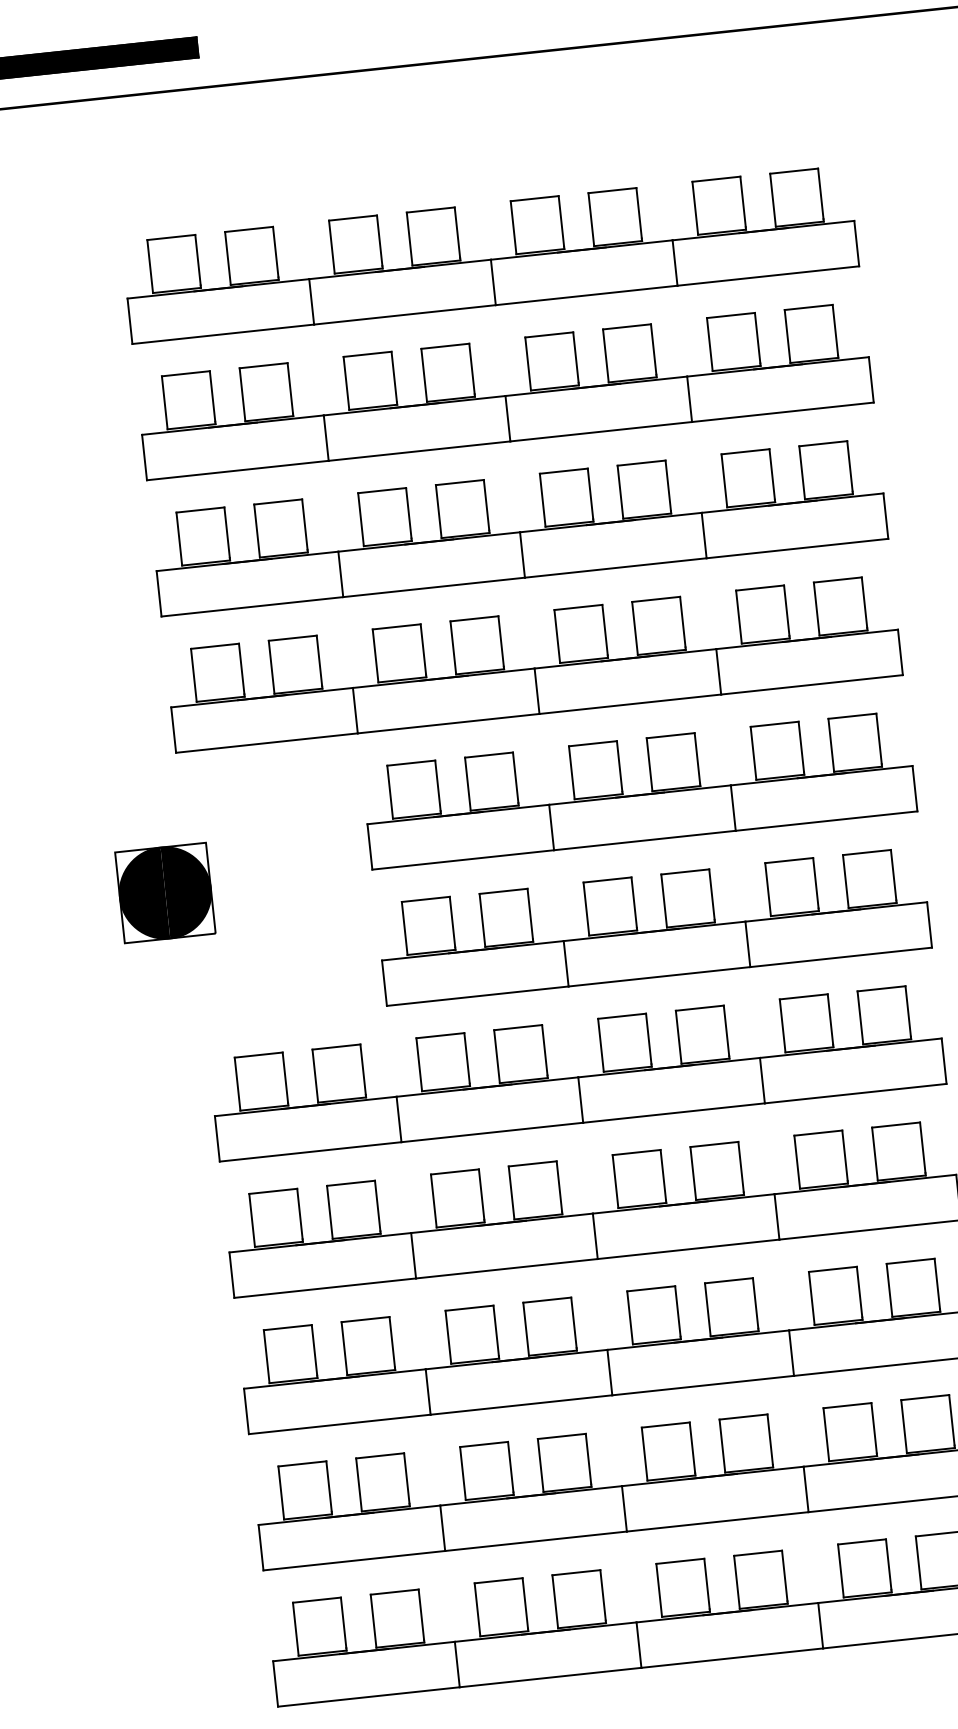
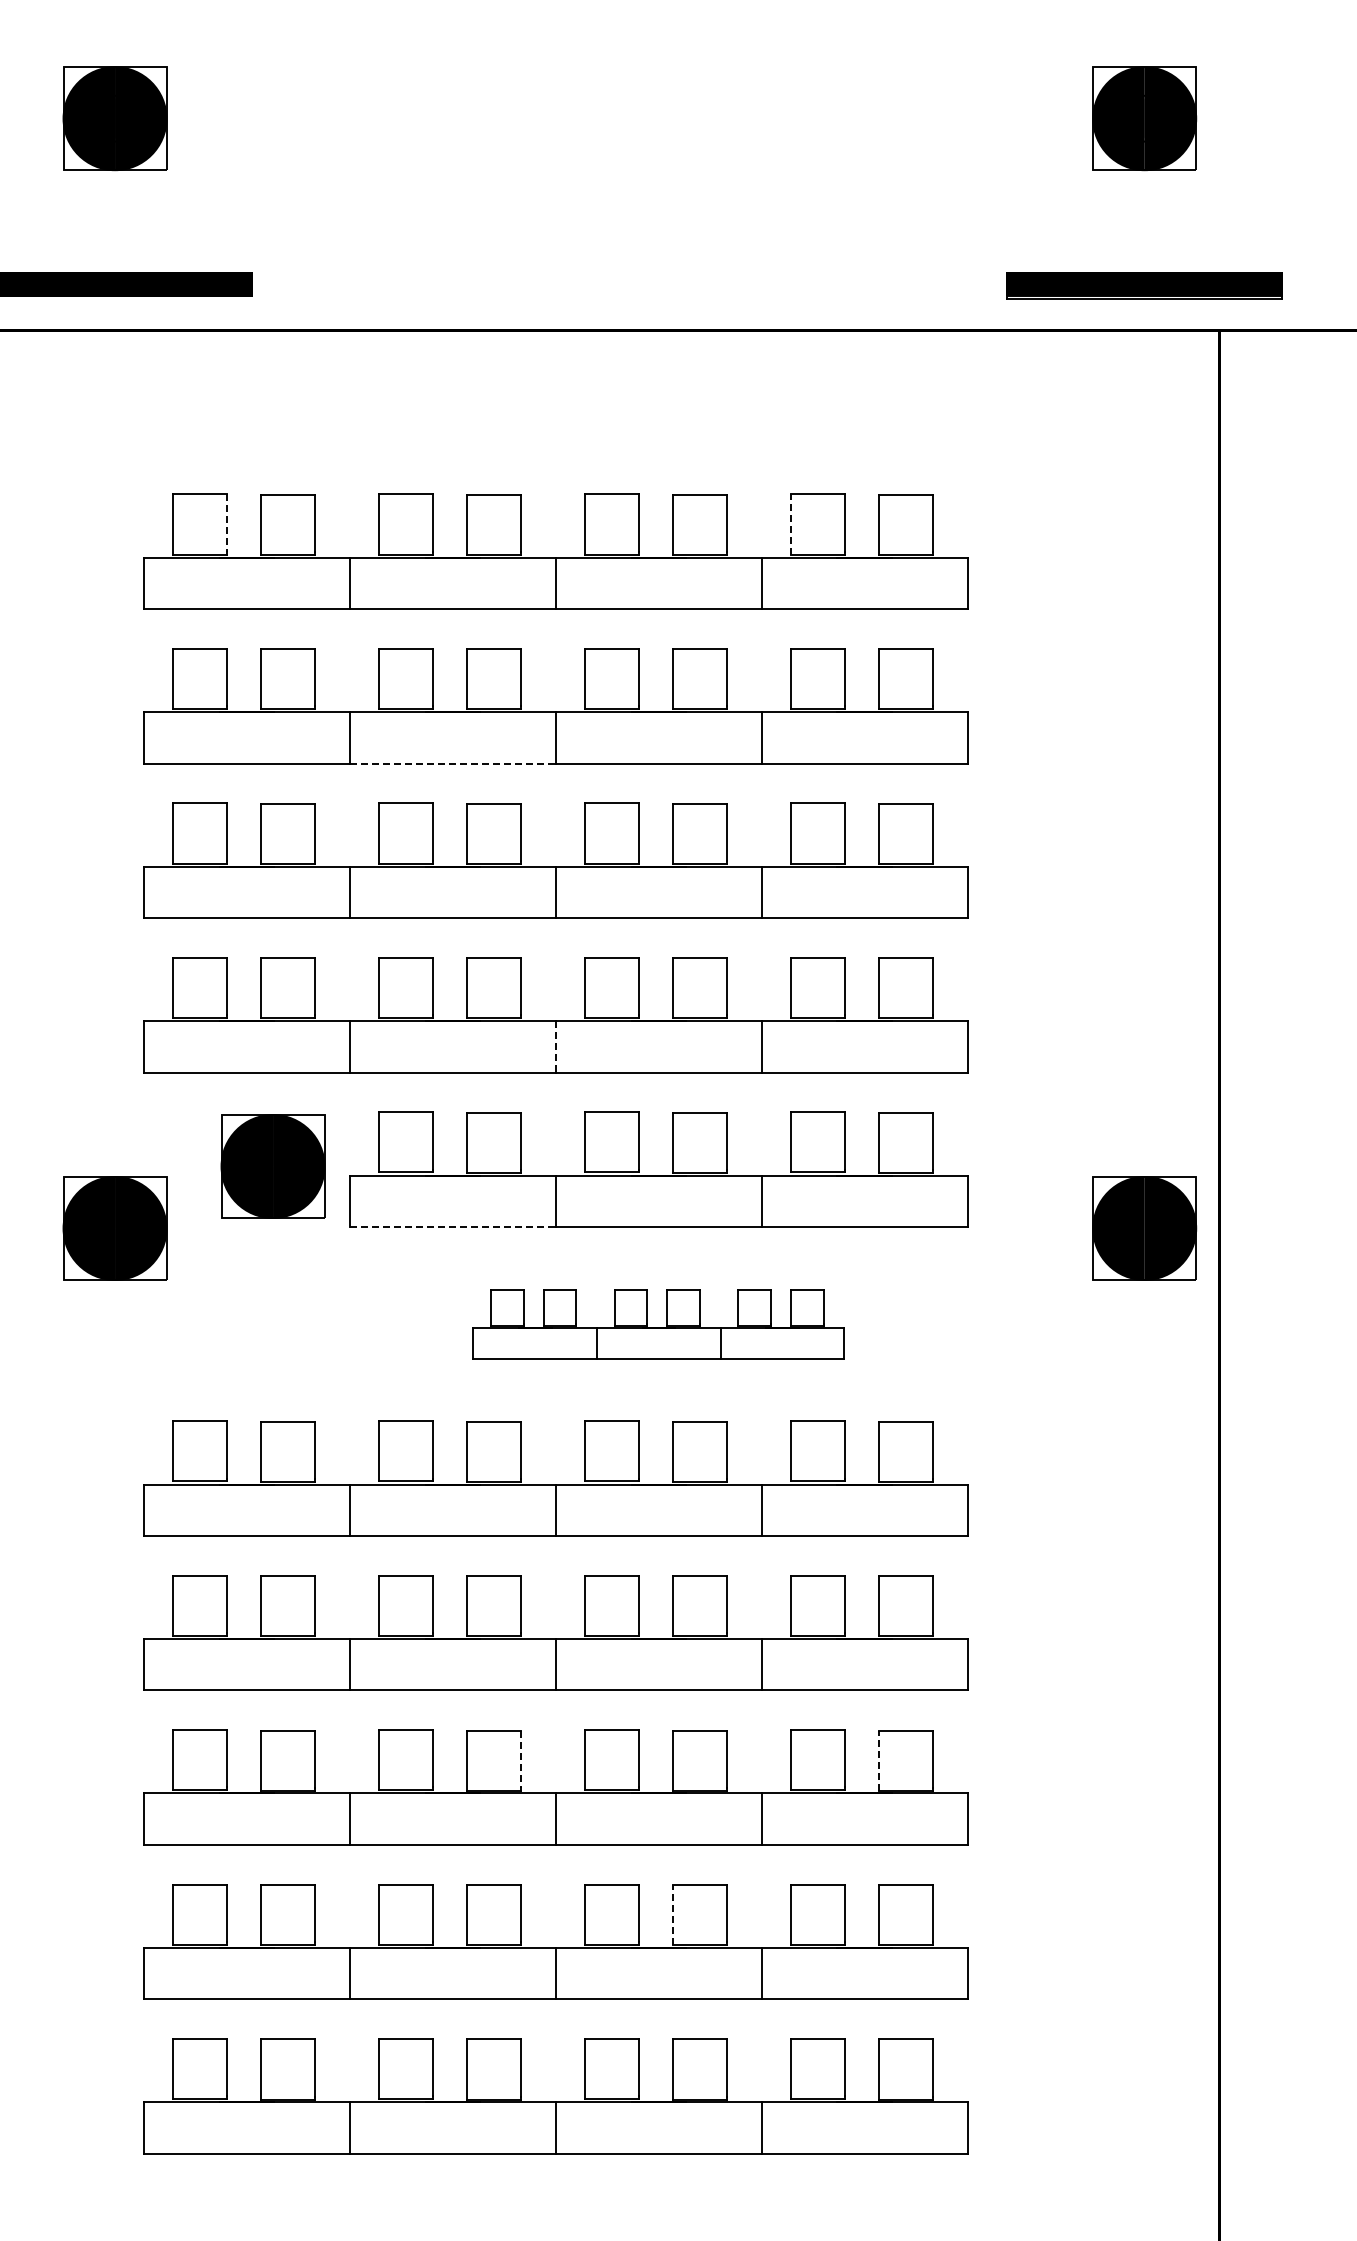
line: (694, 208) -> (790, 524), solid -> dashed
line: (198, 260) -> (227, 523), solid -> dashed
line: (419, 451) -> (452, 763), solid -> dashed
line: (536, 690) -> (555, 1046), solid -> dashed
part: (298, 823) -> (272, 1166), added
line: (463, 860) -> (452, 1227), solid -> dashed
part: (653, 926) -> (658, 1324), size x0.6
line: (889, 1290) -> (878, 1760), solid -> dashed
line: (574, 1323) -> (521, 1759), solid -> dashed
line: (722, 1445) -> (673, 1914), solid -> dashed

